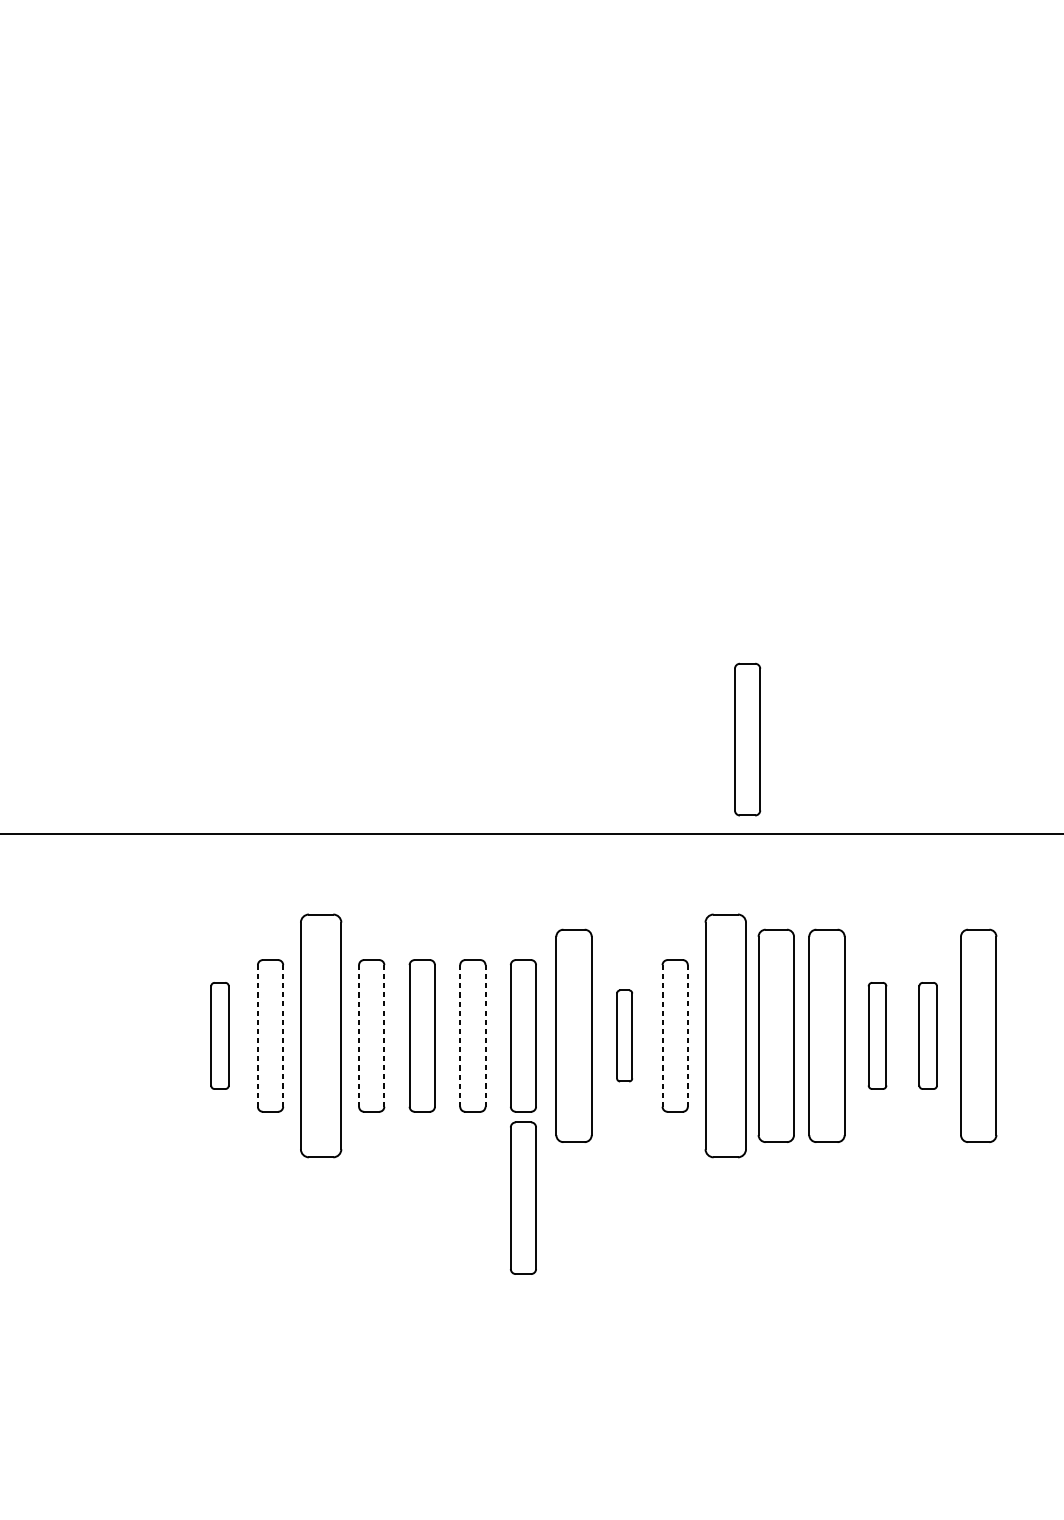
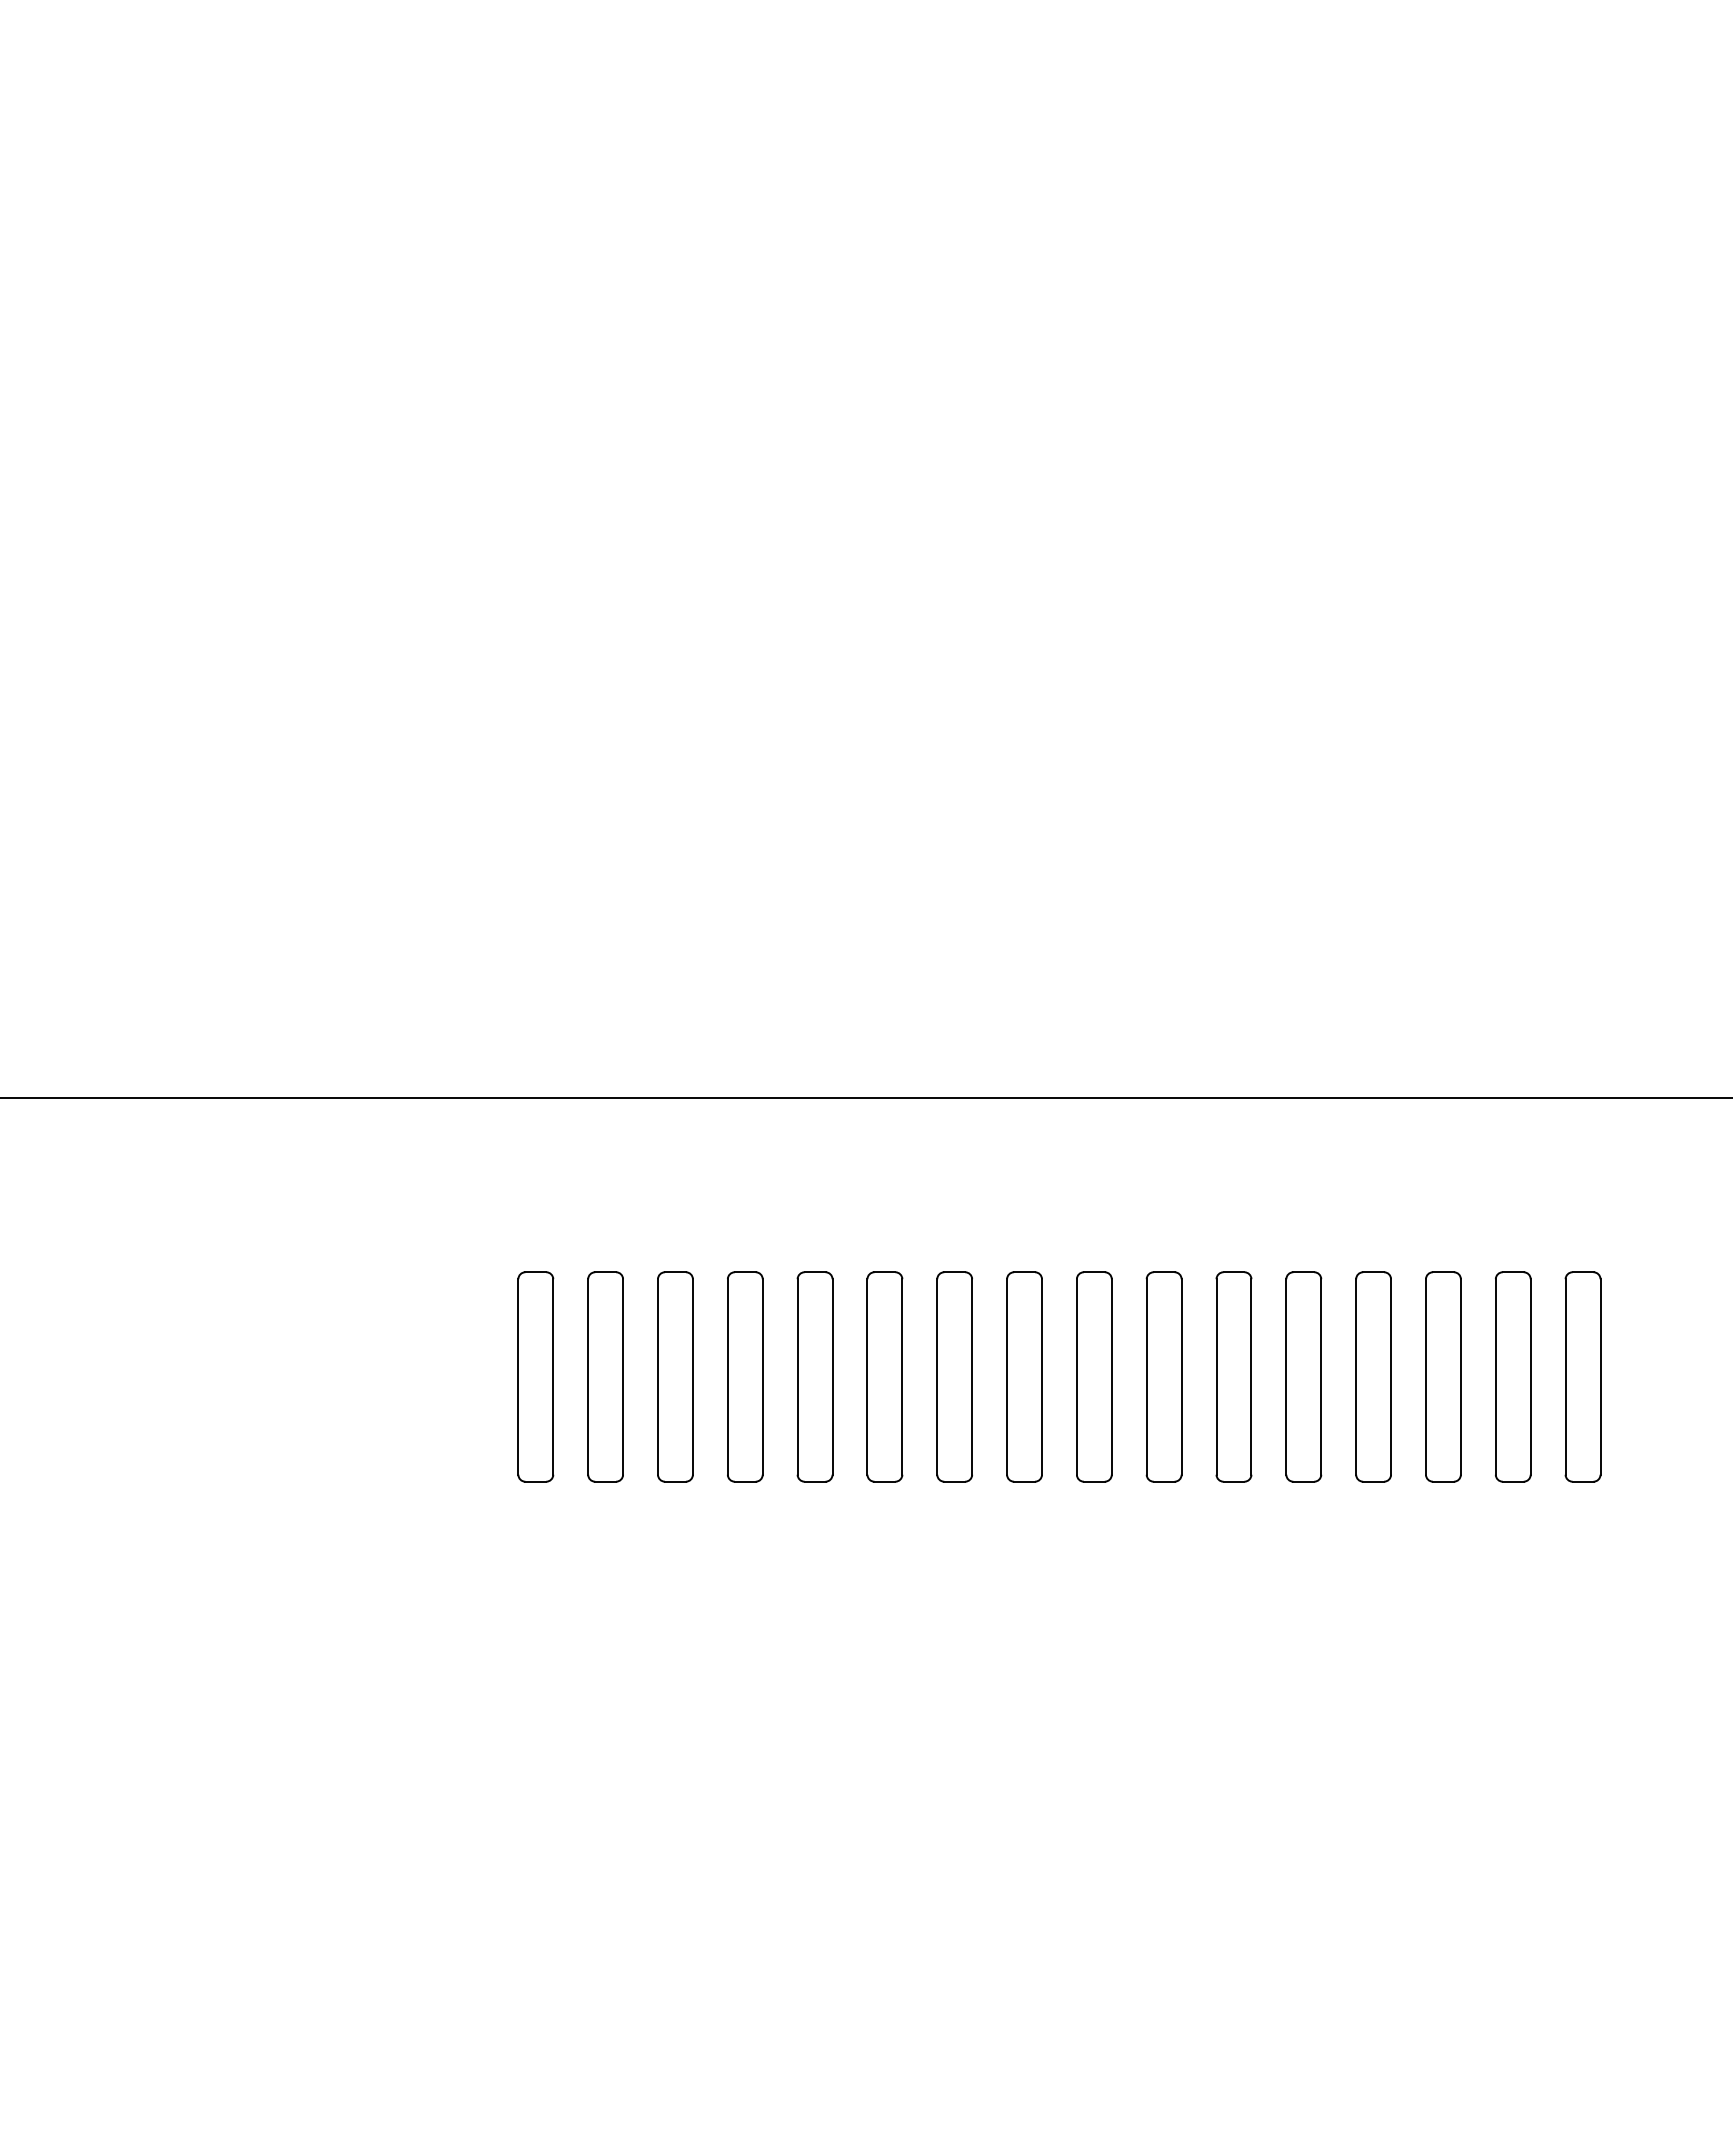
part: (747, 739) -> (1263, 967), removed
part: (219, 1035) -> (535, 1376), size x1.43
line: (258, 1035) -> (588, 1376), dashed -> solid
line: (283, 1035) -> (623, 1376), dashed -> solid
part: (321, 1035) -> (675, 1376), size x0.62
line: (358, 1035) -> (727, 1376), dashed -> solid
line: (384, 1035) -> (762, 1376), dashed -> solid
line: (460, 1035) -> (867, 1376), dashed -> solid
line: (485, 1035) -> (902, 1376), dashed -> solid
part: (574, 1035) -> (1024, 1376), size x0.71
part: (624, 1035) -> (1094, 1376), size x1.67
line: (662, 1035) -> (1146, 1376), dashed -> solid
line: (687, 1035) -> (1181, 1376), dashed -> solid
part: (725, 1035) -> (1233, 1376), size x0.62
part: (776, 1035) -> (1303, 1376), size x0.71
part: (826, 1035) -> (1373, 1376), size x0.71
part: (877, 1035) -> (1443, 1376), size x1.43
part: (928, 1035) -> (1513, 1376), size x1.43
part: (978, 1035) -> (1582, 1376), size x0.71
part: (523, 1197) -> (954, 1600), removed

